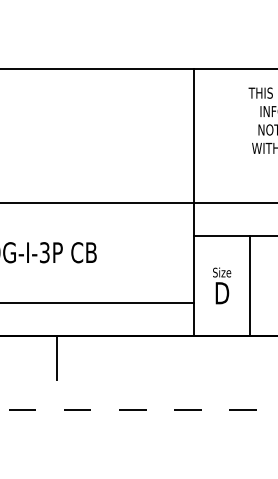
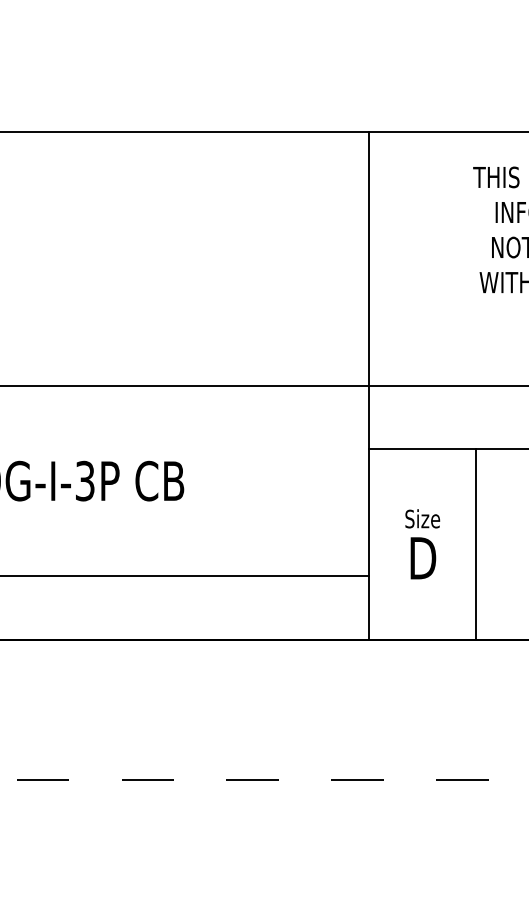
line: (57, 358) -> (109, 682), removed

